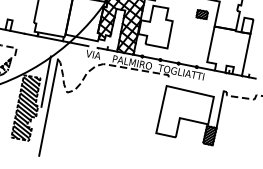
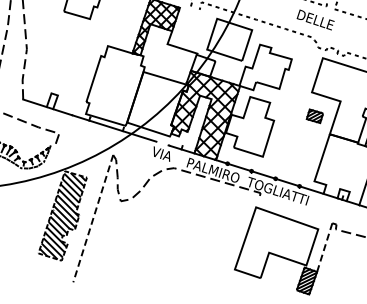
line: (45, 81) -> (93, 182), removed
line: (48, 107) -> (93, 218), solid -> dashed
line: (220, 110) -> (324, 248), solid -> dashed

